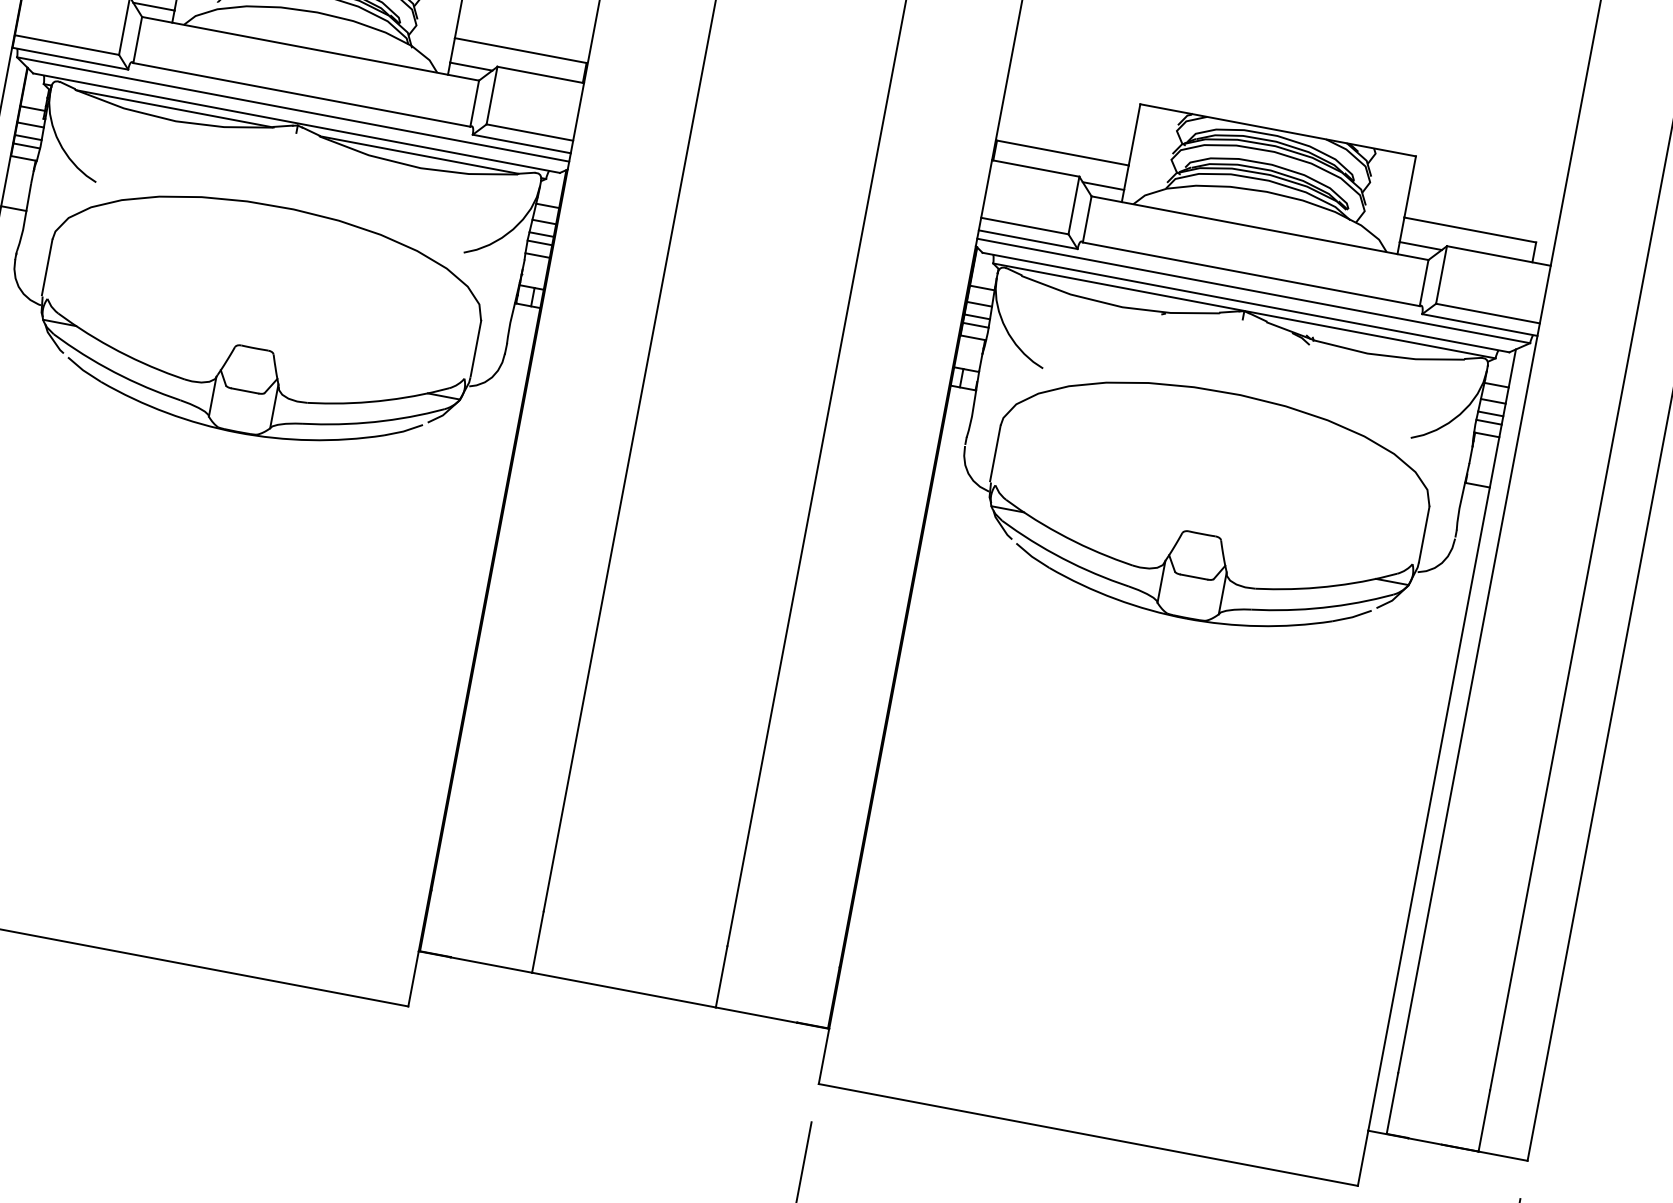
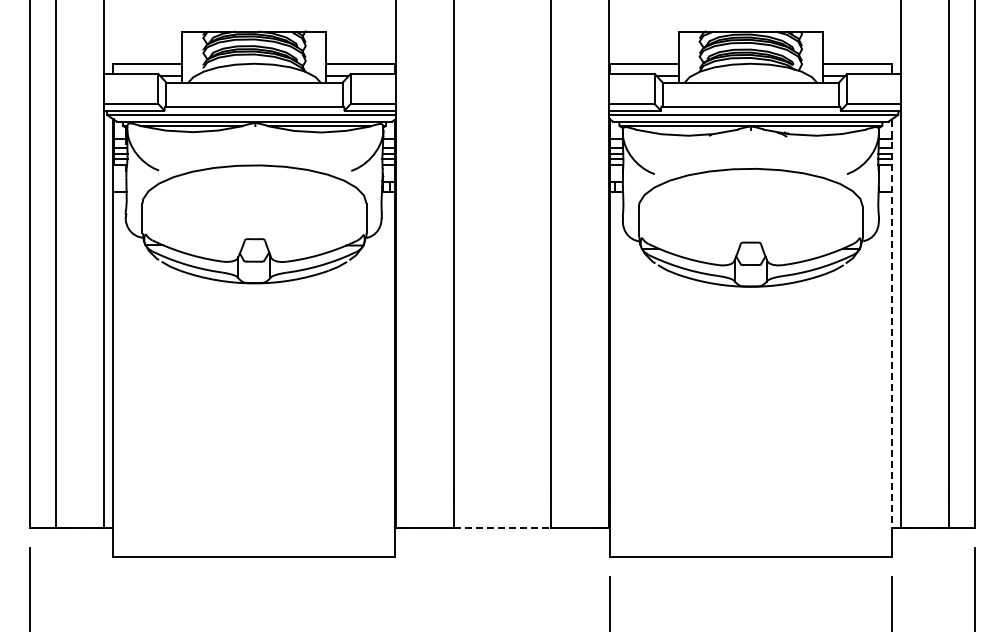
line: (1441, 741) -> (891, 324), solid -> dashed
line: (624, 989) -> (502, 527), solid -> dashed

